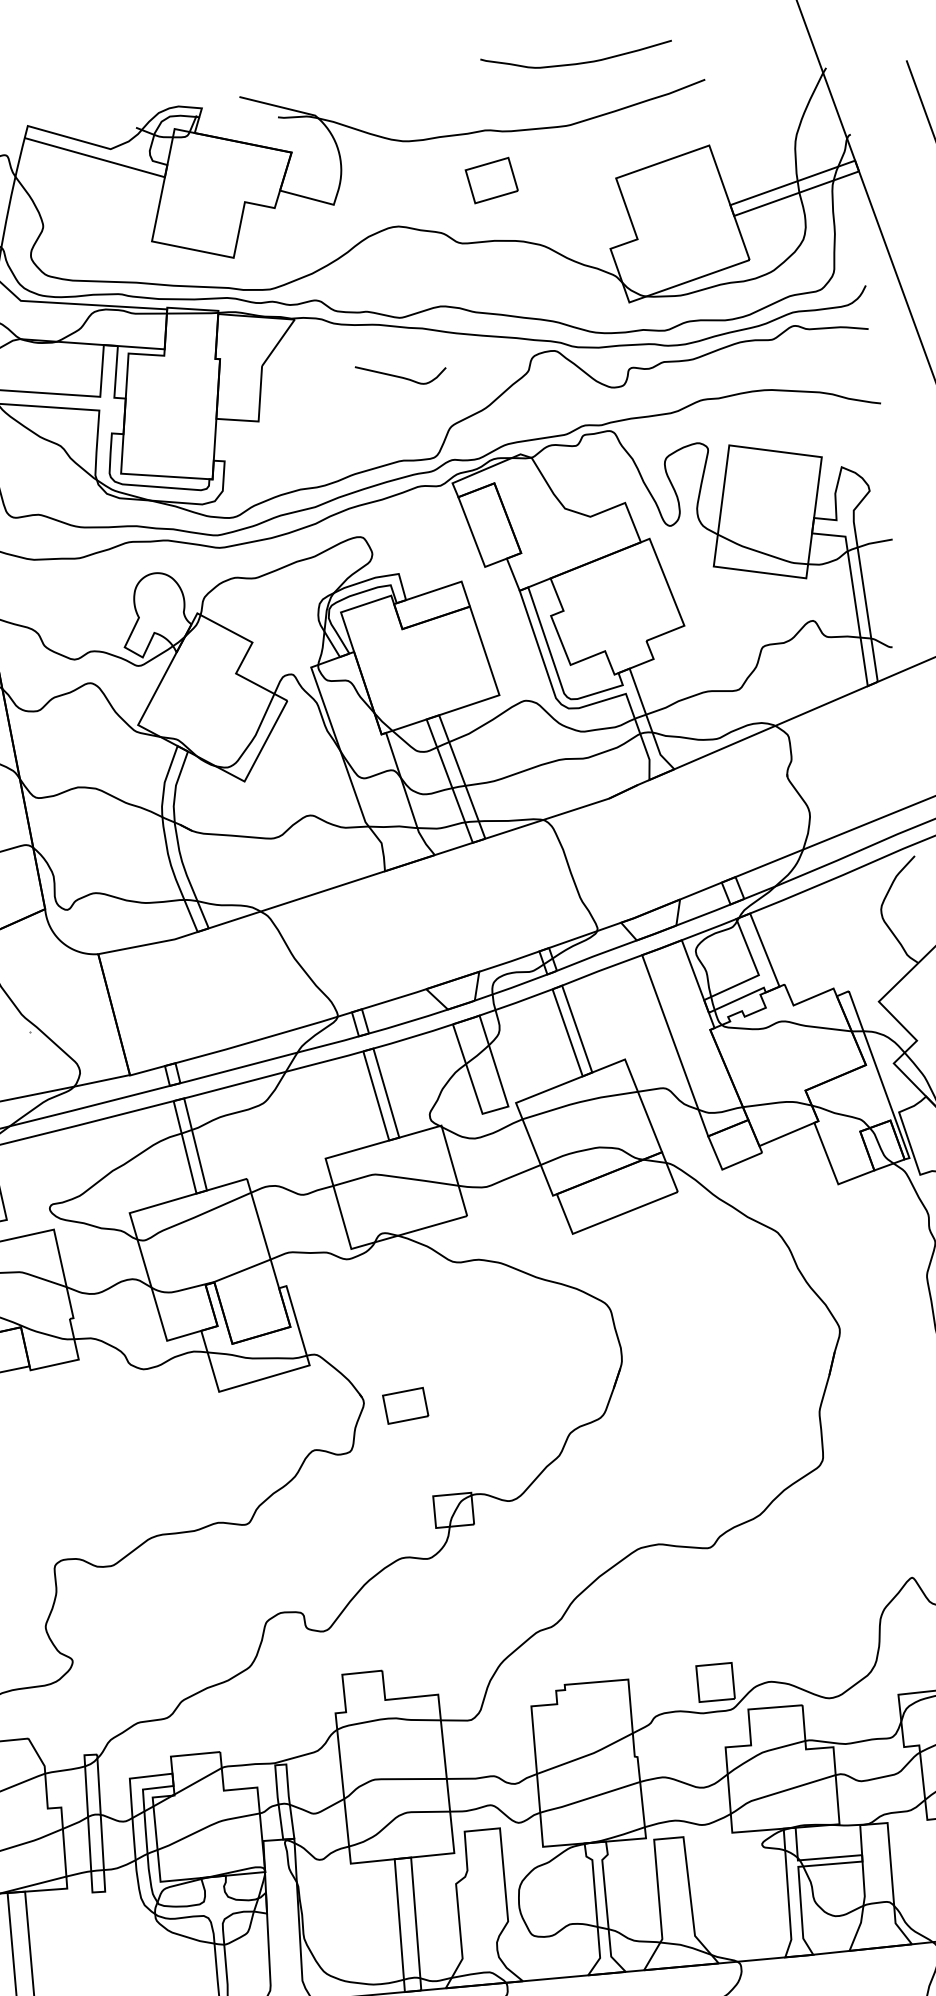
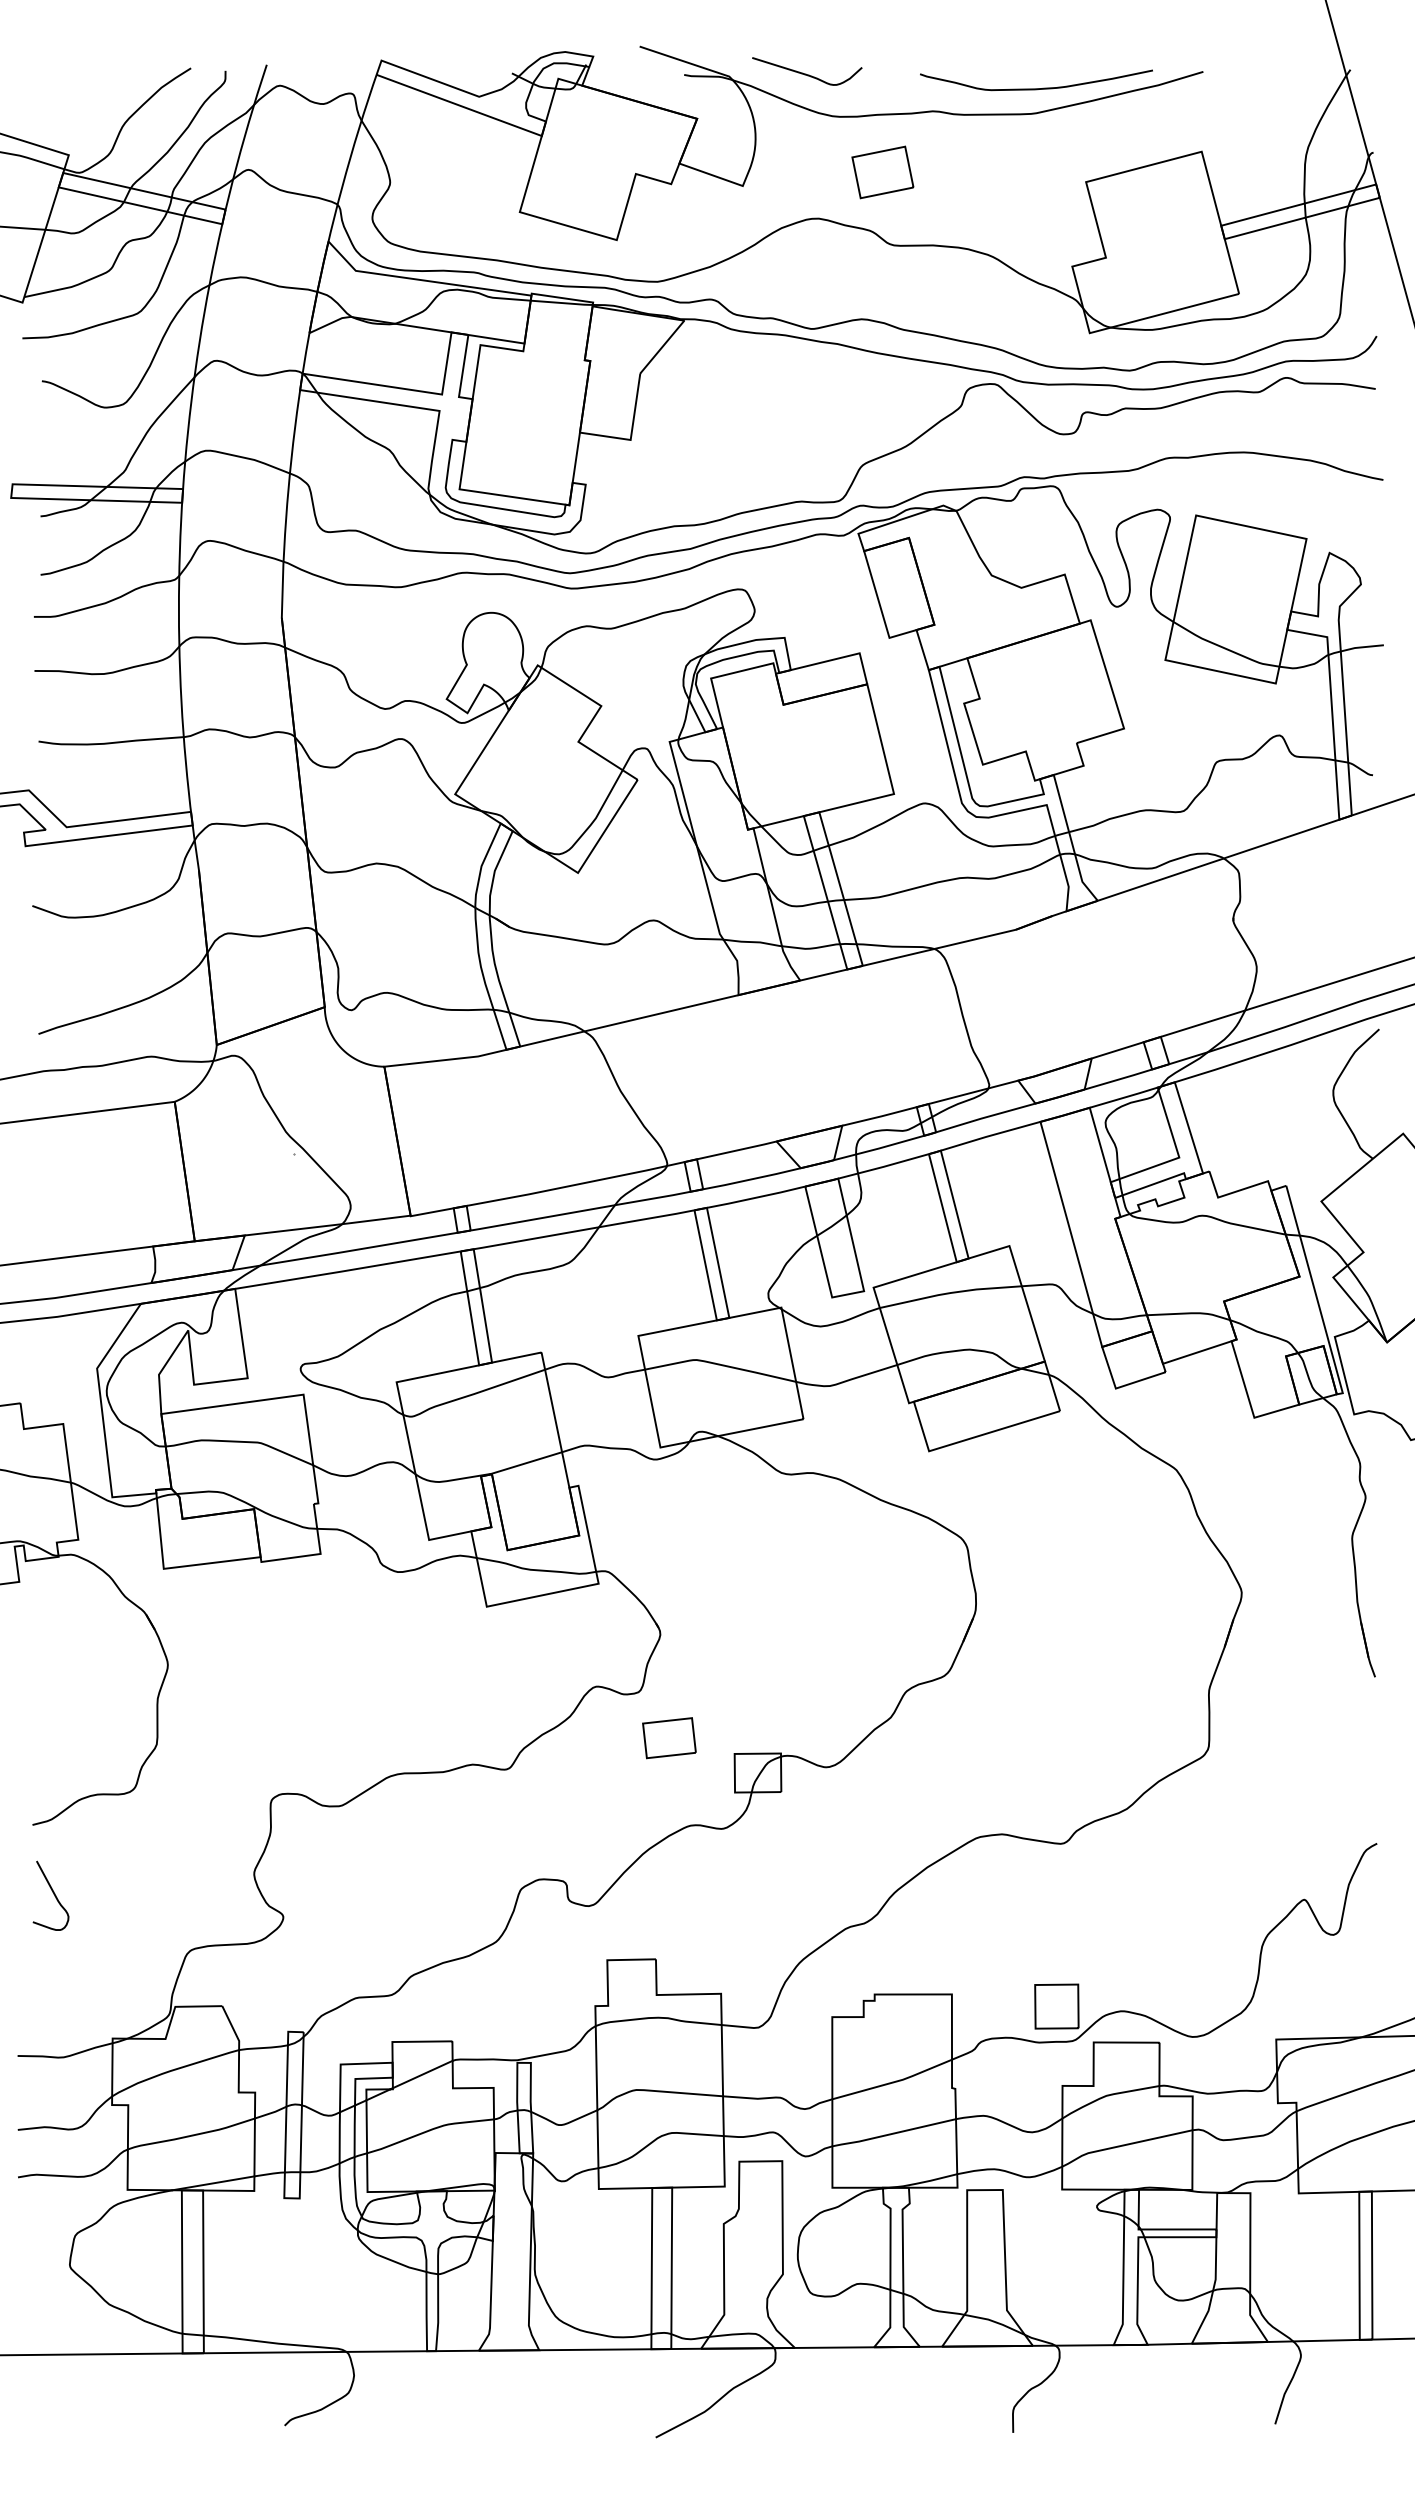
curve: (577, 63) -> (1036, 88), moved
part: (491, 180) -> (882, 172), moved
curve: (400, 376) -> (806, 73), moved
part: (405, 1406) -> (669, 1738), moved

